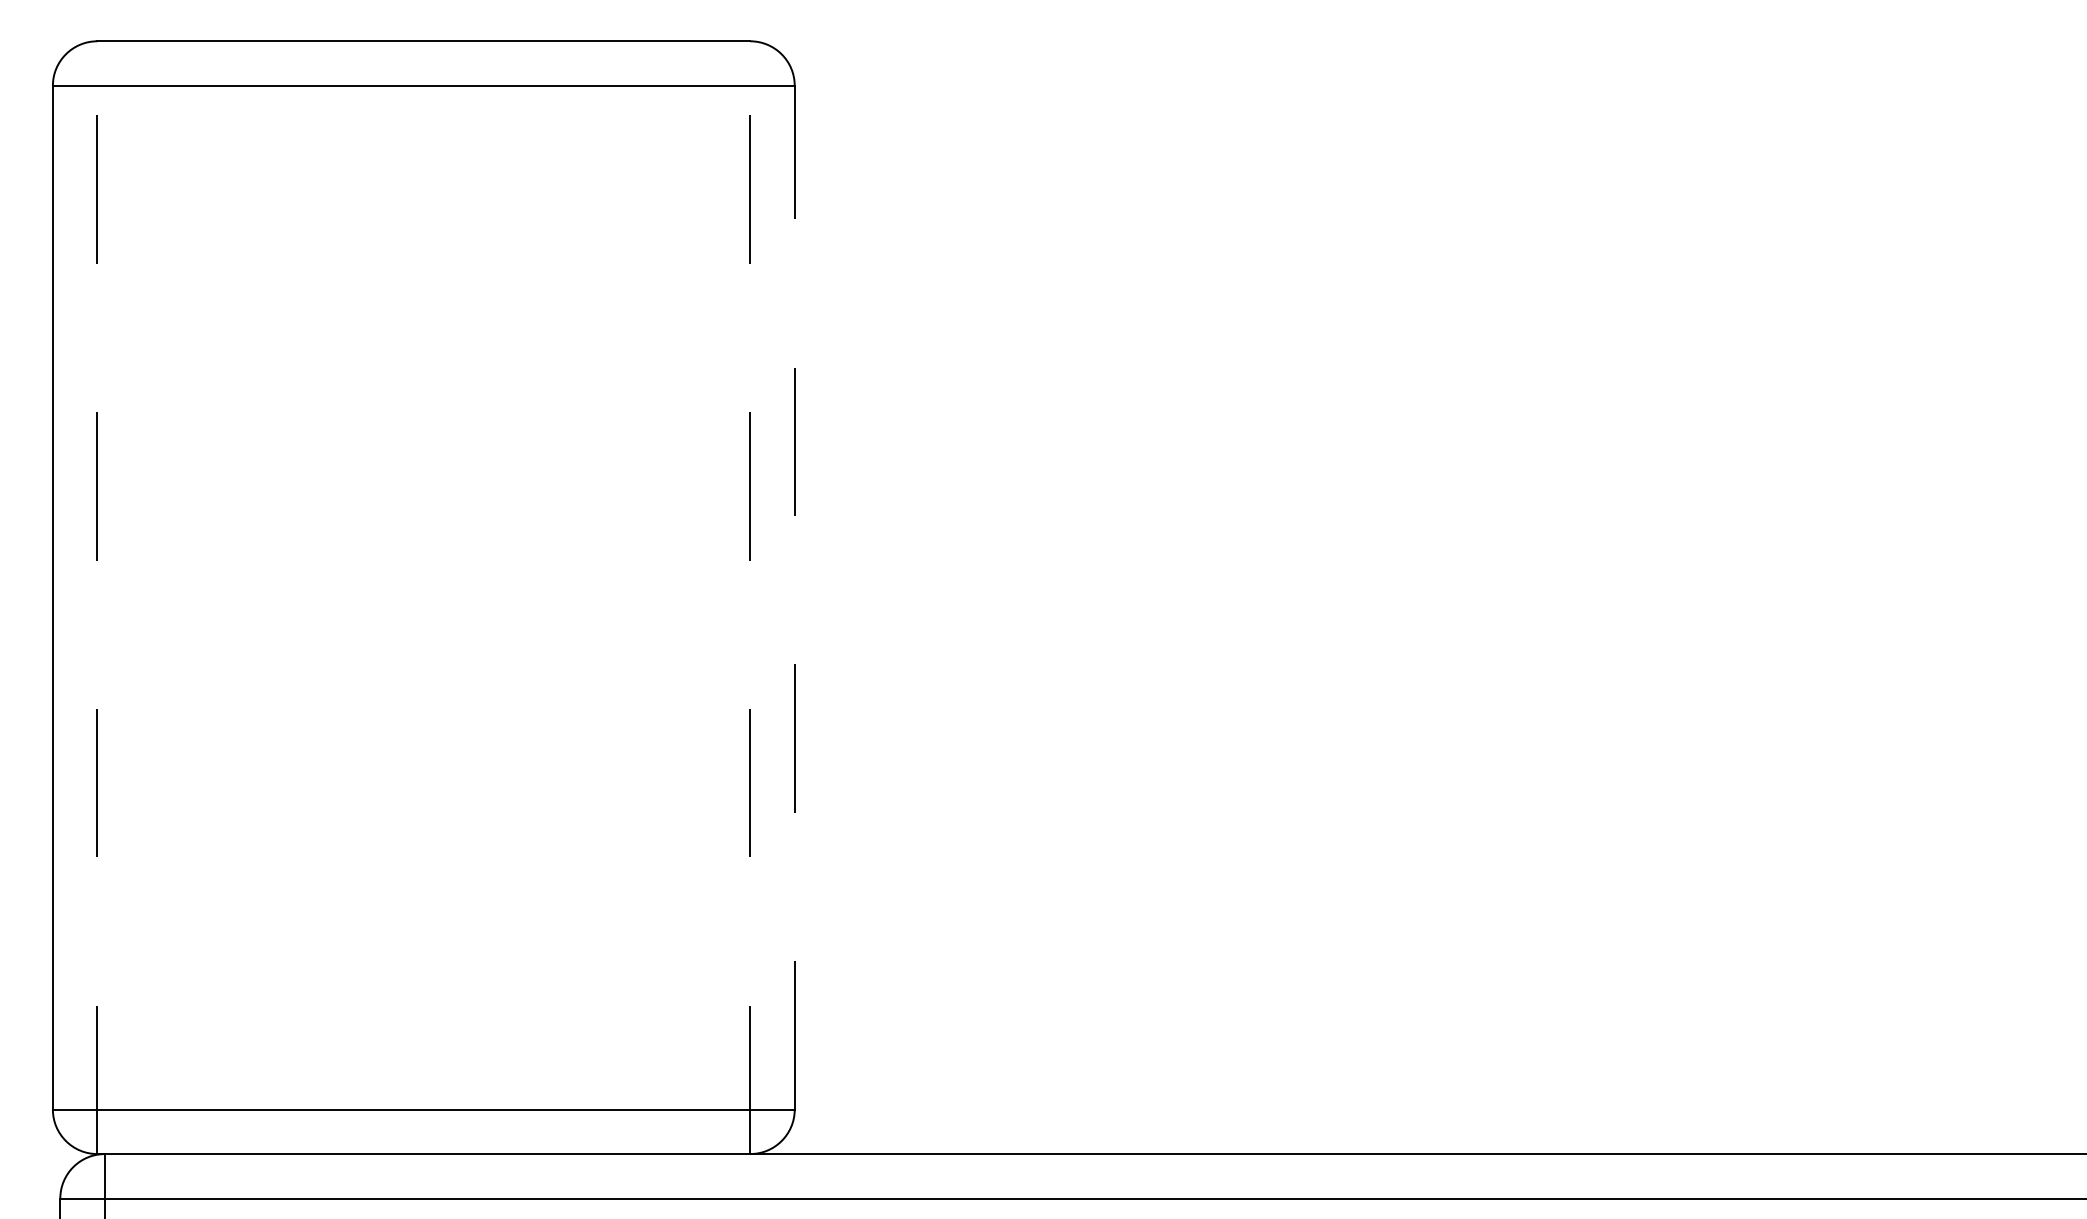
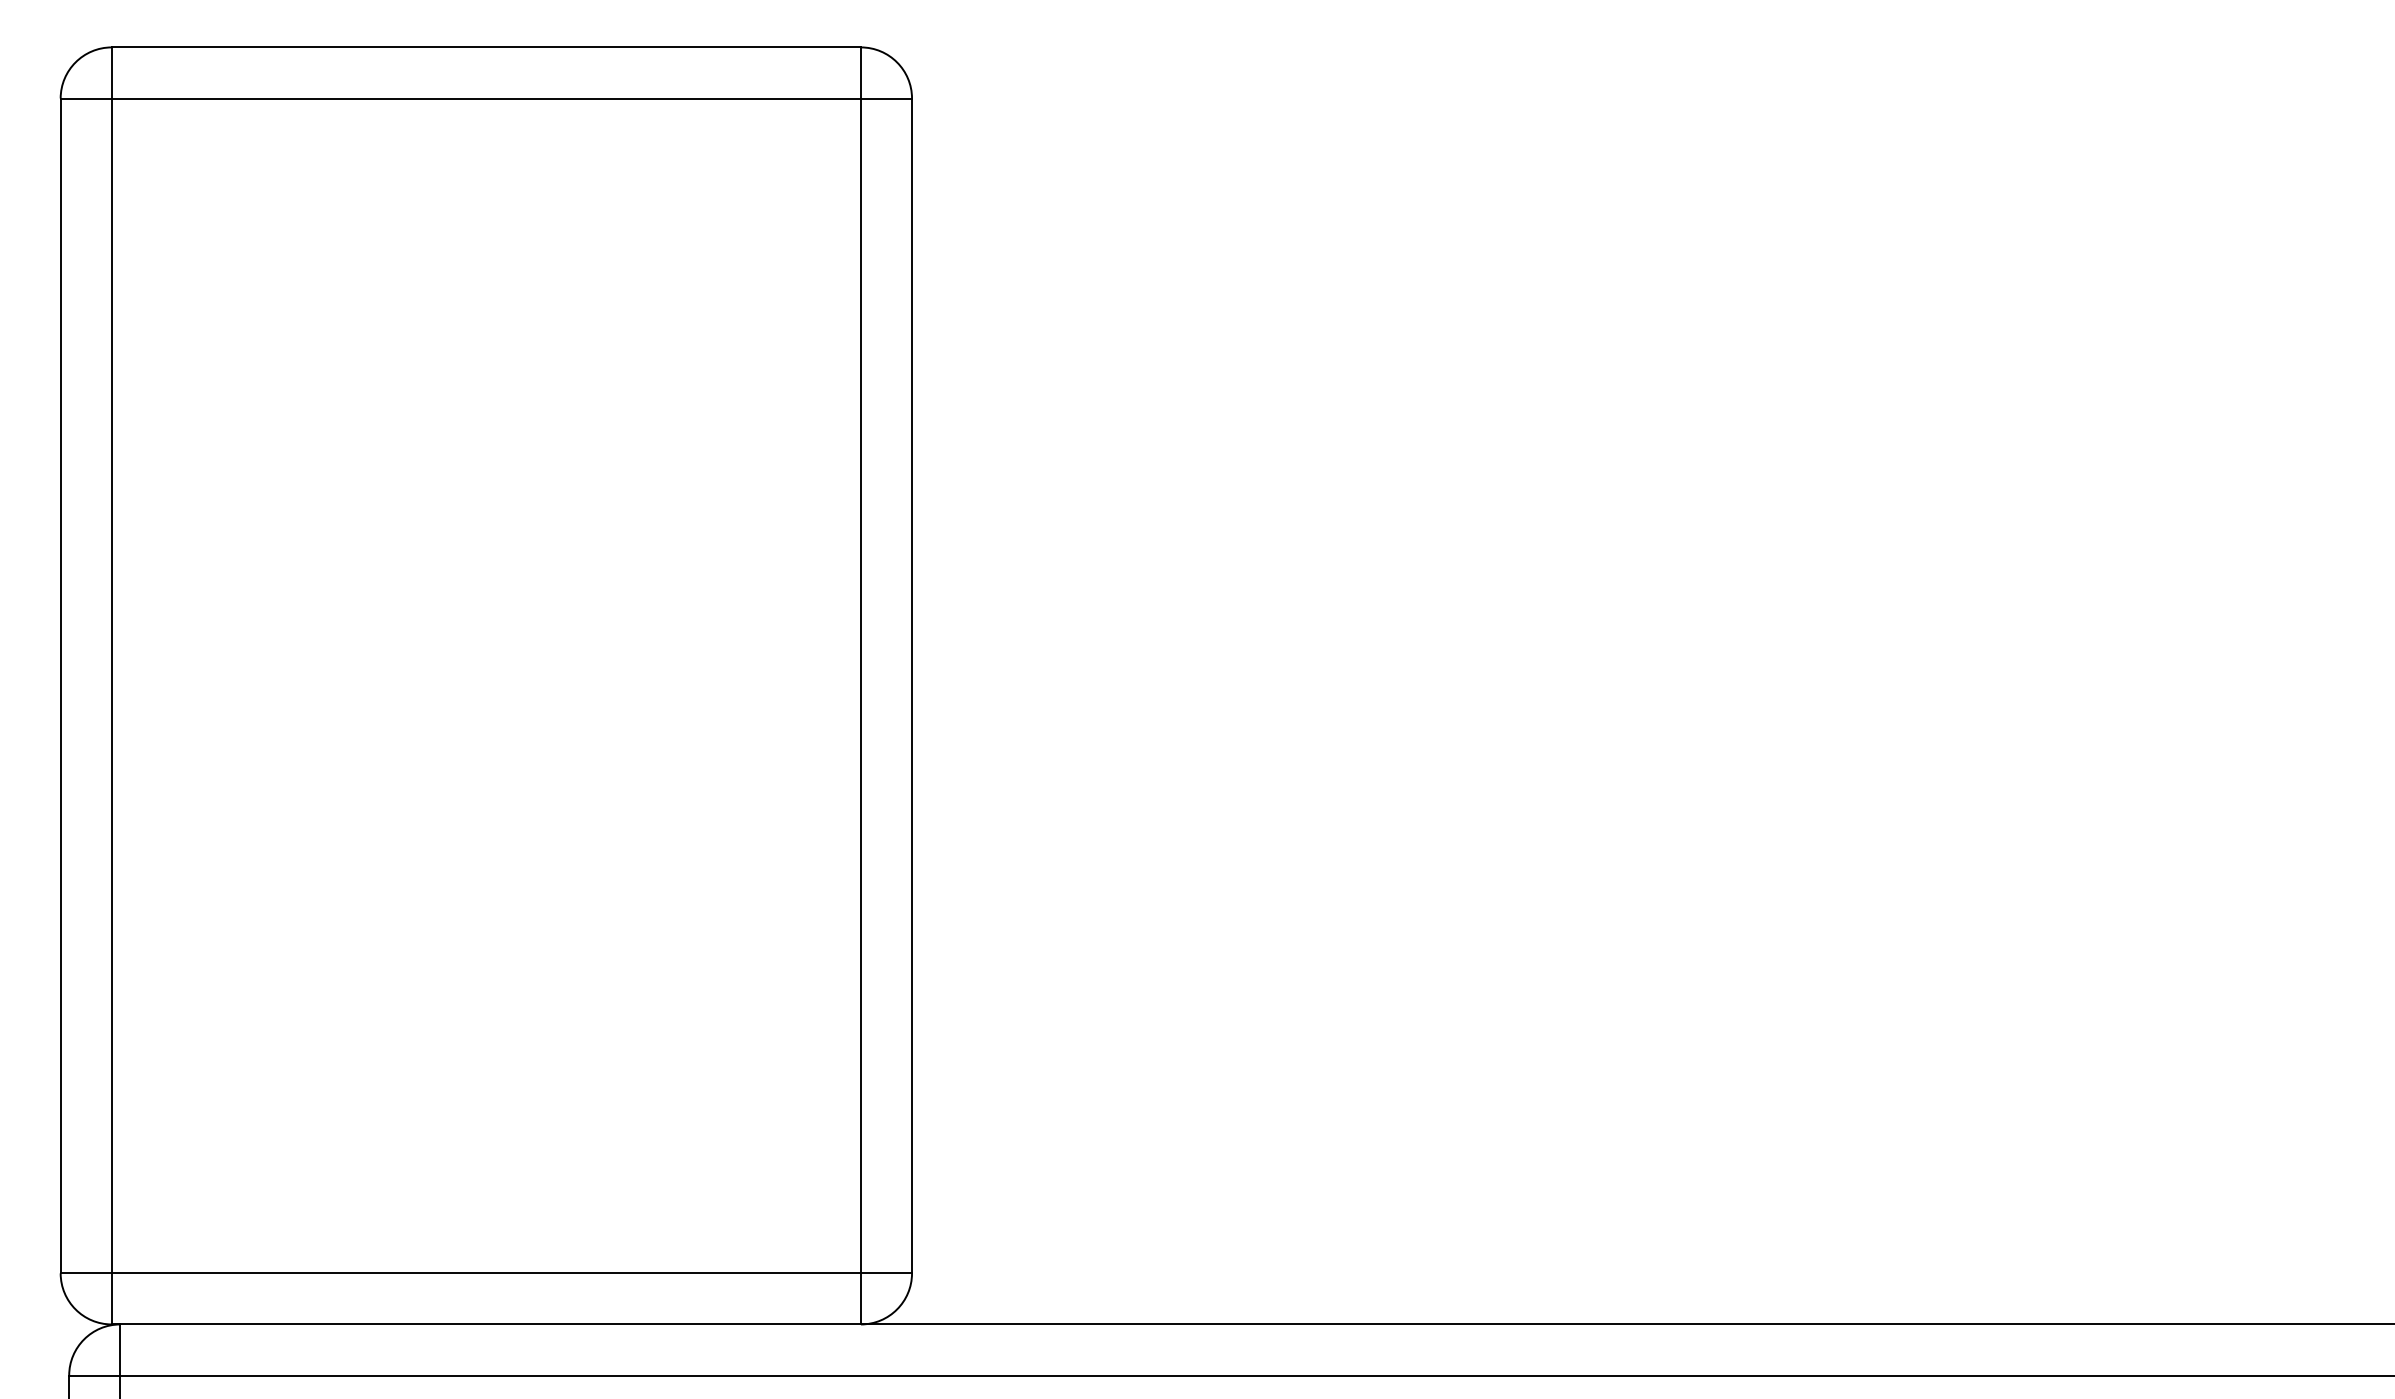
line: (97, 597) -> (111, 685), dashed -> solid
line: (750, 597) -> (861, 685), dashed -> solid
line: (794, 597) -> (911, 685), dashed -> solid

